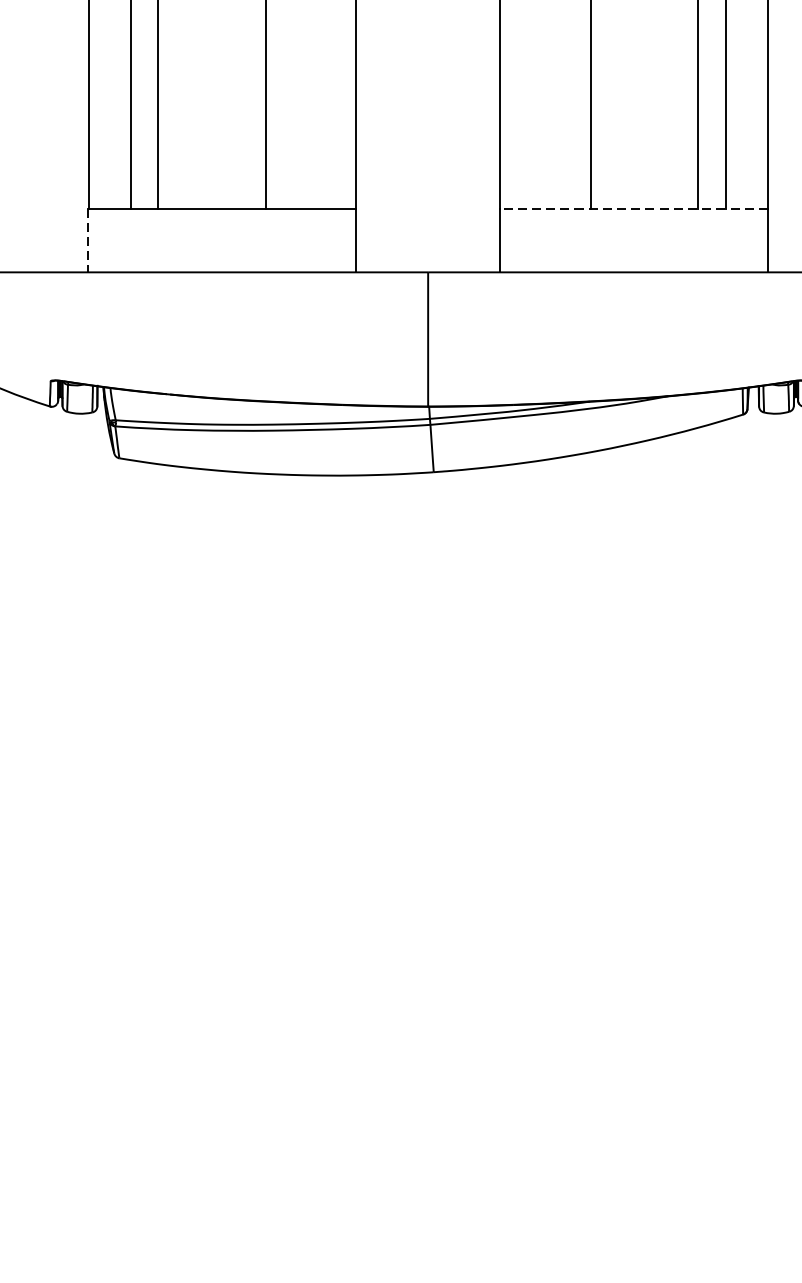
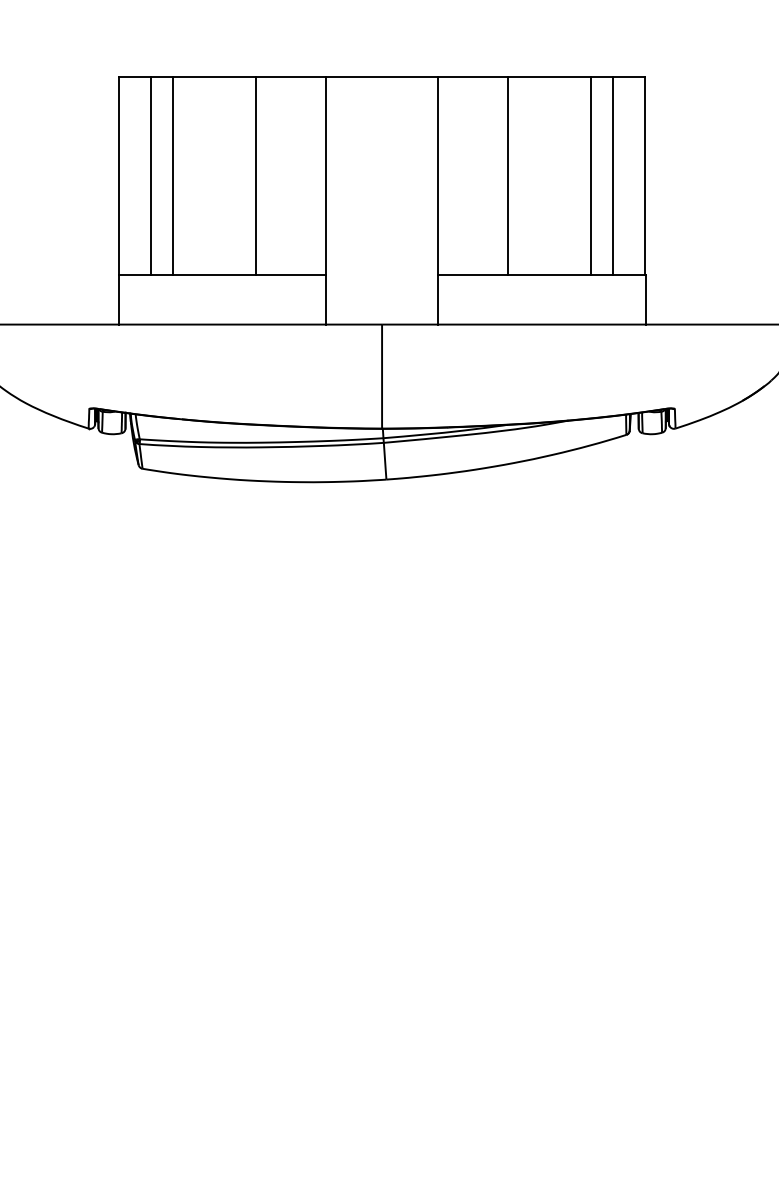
line: (633, 209) -> (541, 275), dashed -> solid
line: (88, 240) -> (118, 299), dashed -> solid

